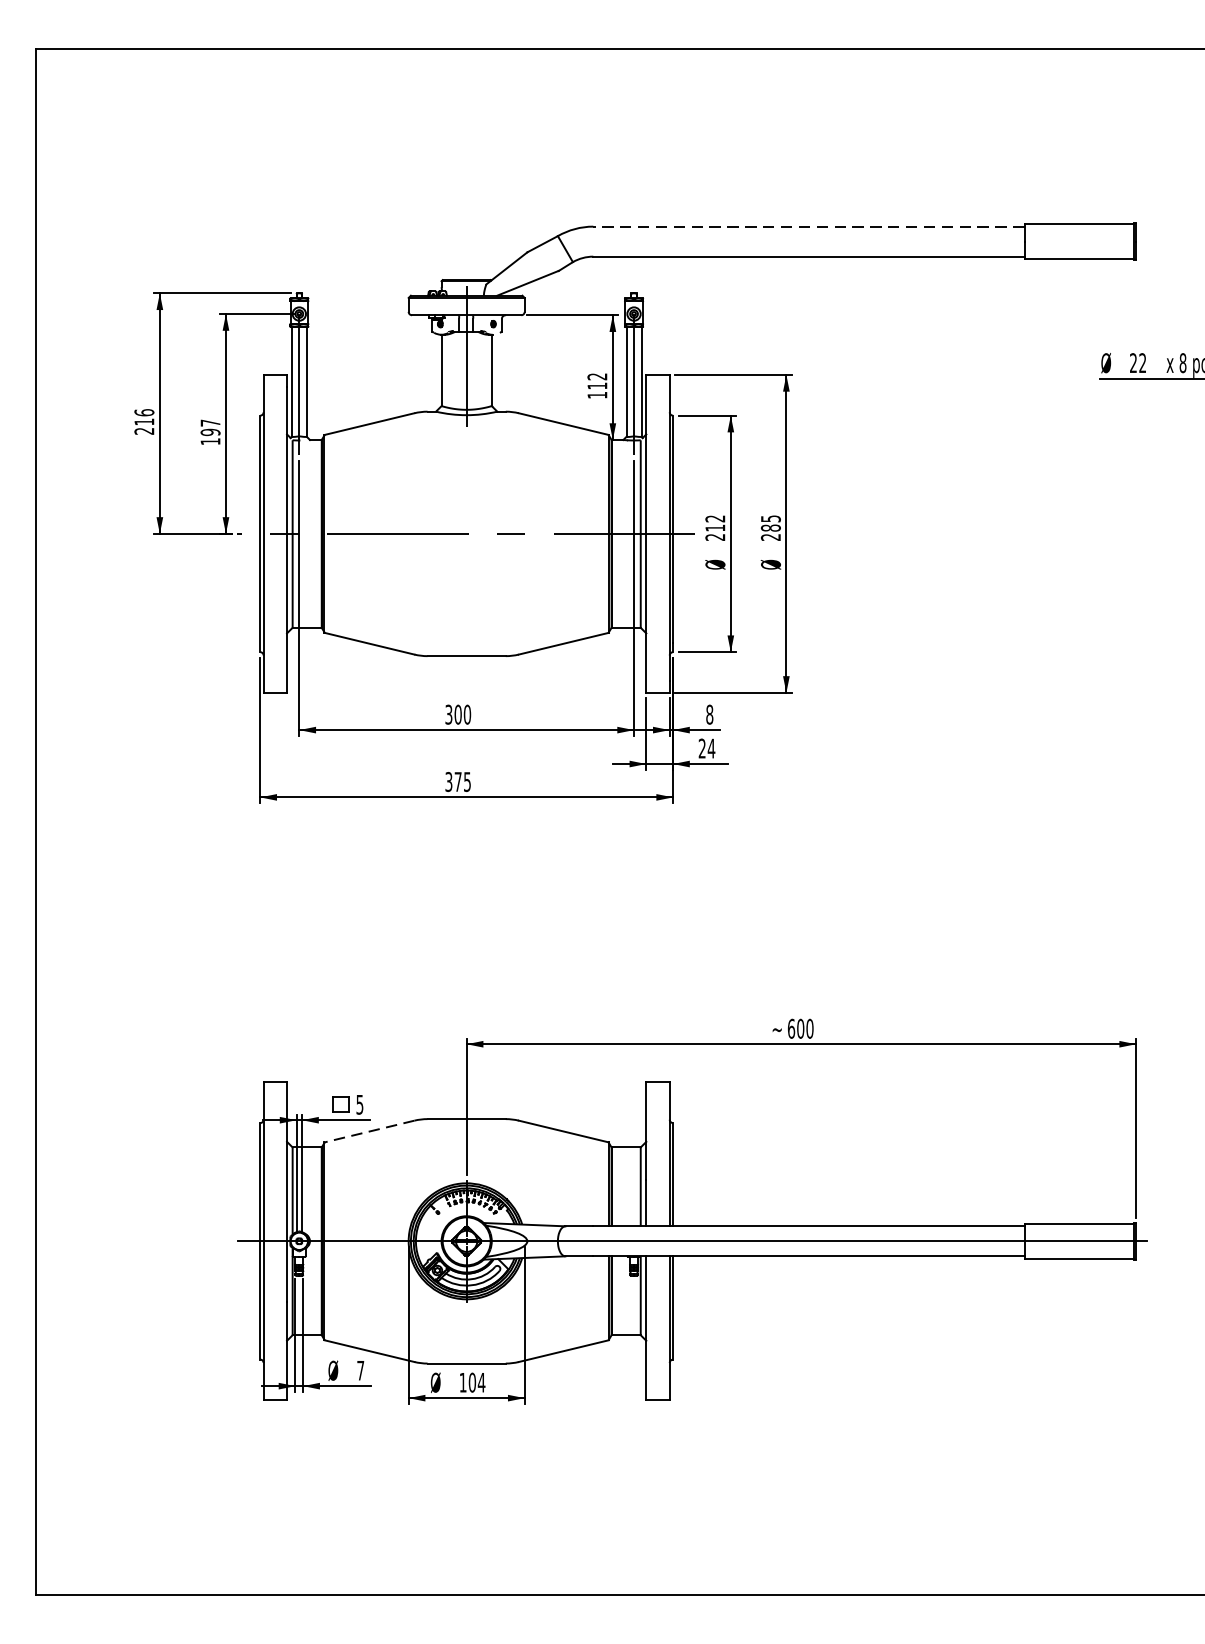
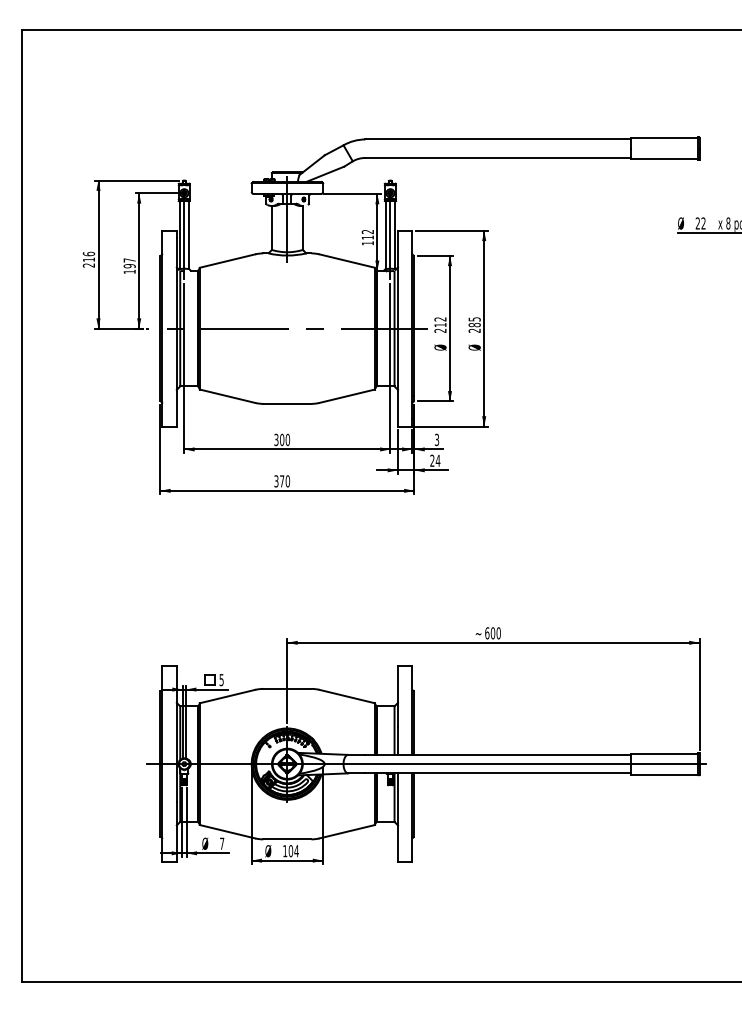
line: (809, 226) -> (498, 139), dashed -> solid
text: (708, 713) -> (436, 439), 8 -> 3
text: (466, 782) -> (287, 481), 375 -> 370
line: (369, 1131) -> (227, 696), dashed -> solid

